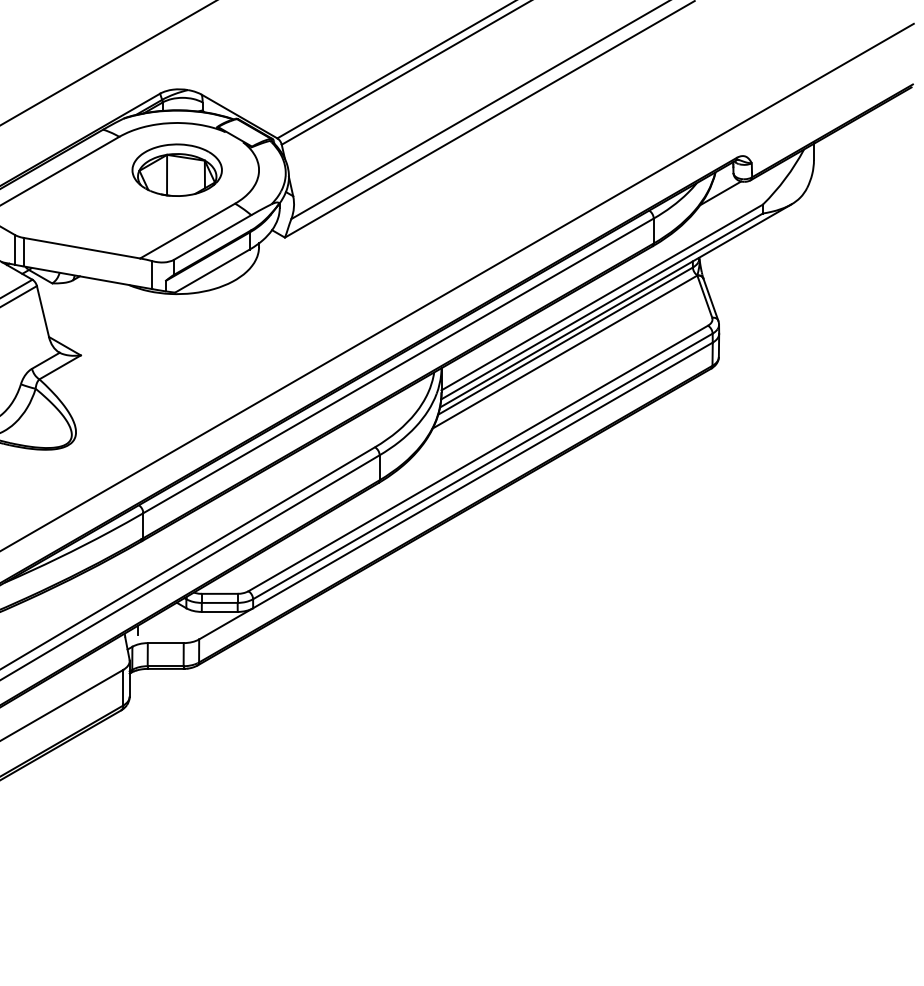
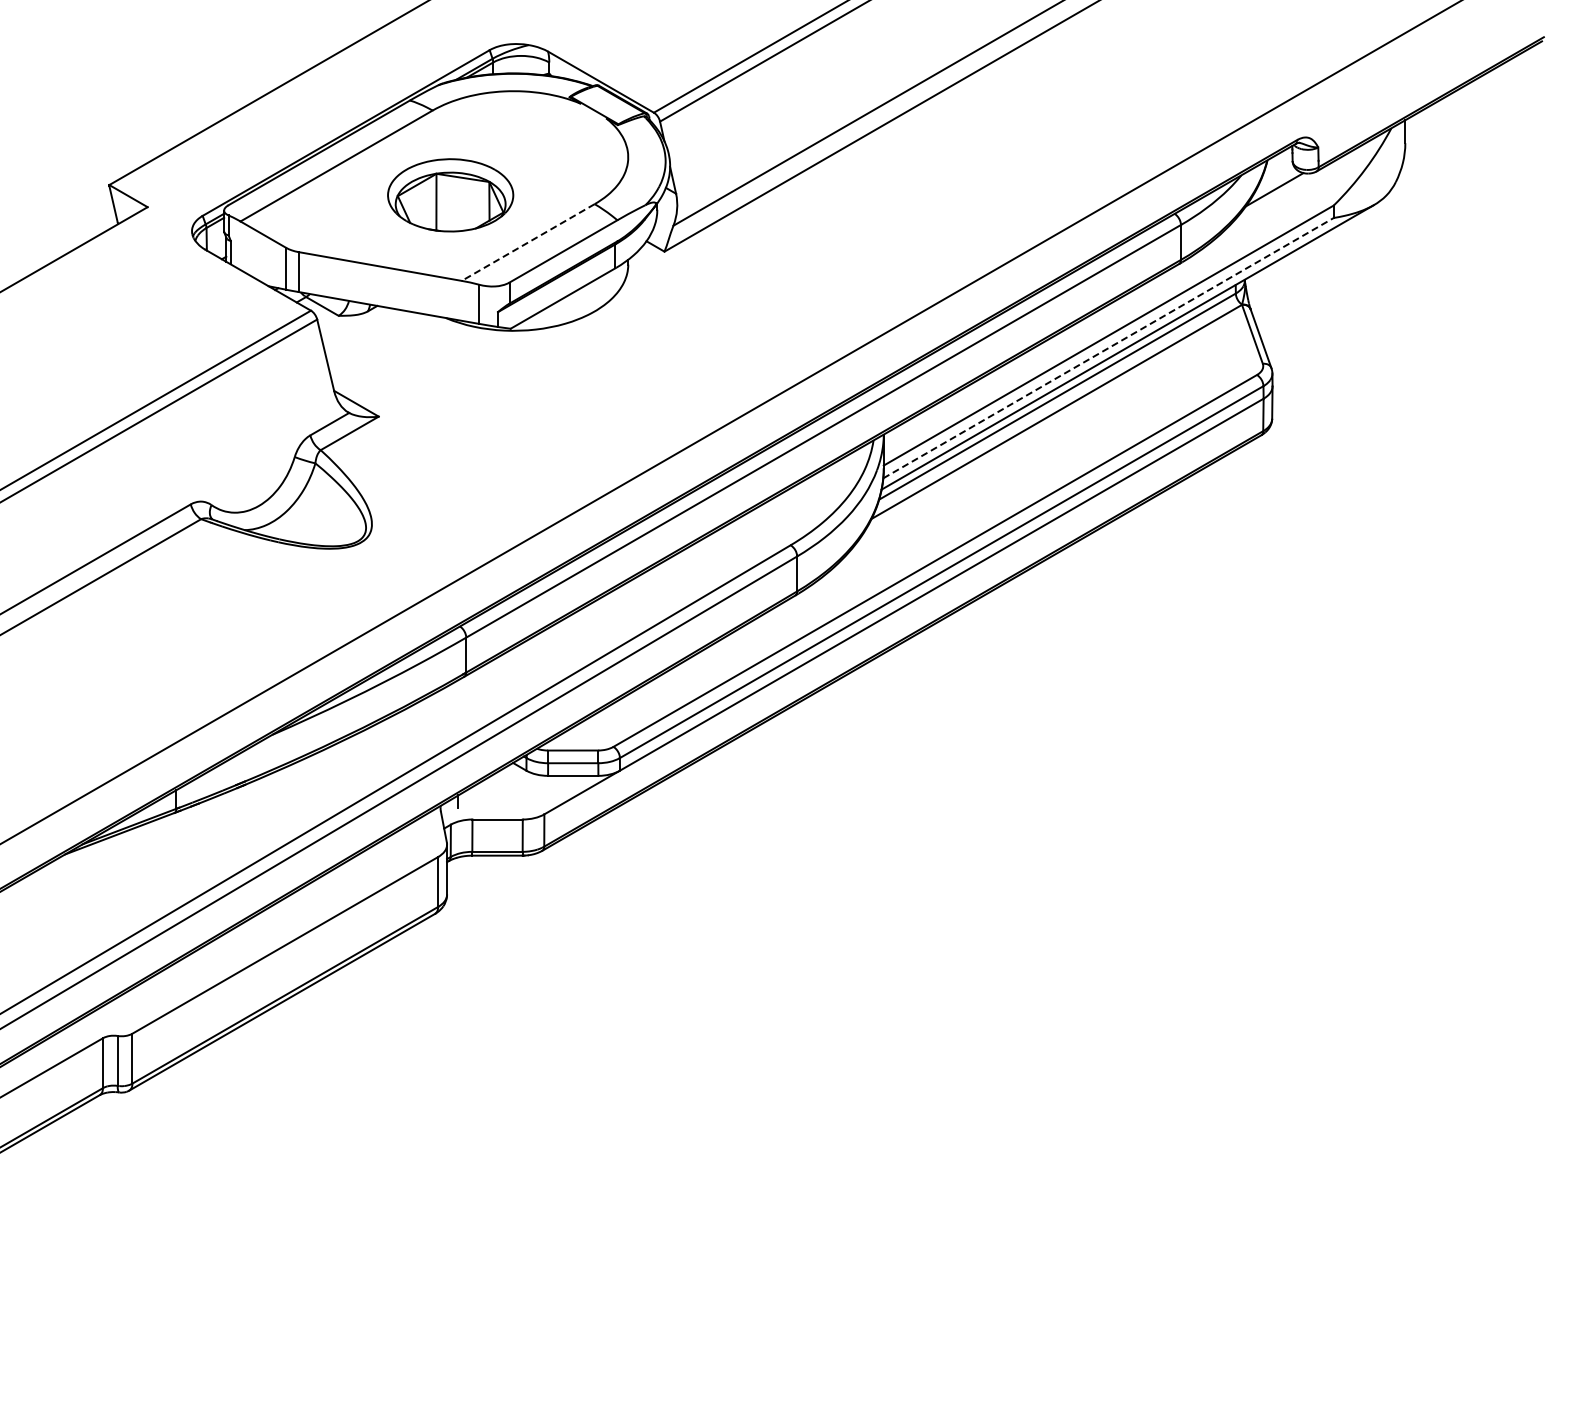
part: (177, 170) -> (450, 195), moved
line: (187, 231) -> (528, 242), solid -> dashed
line: (601, 306) -> (1108, 347), solid -> dashed

